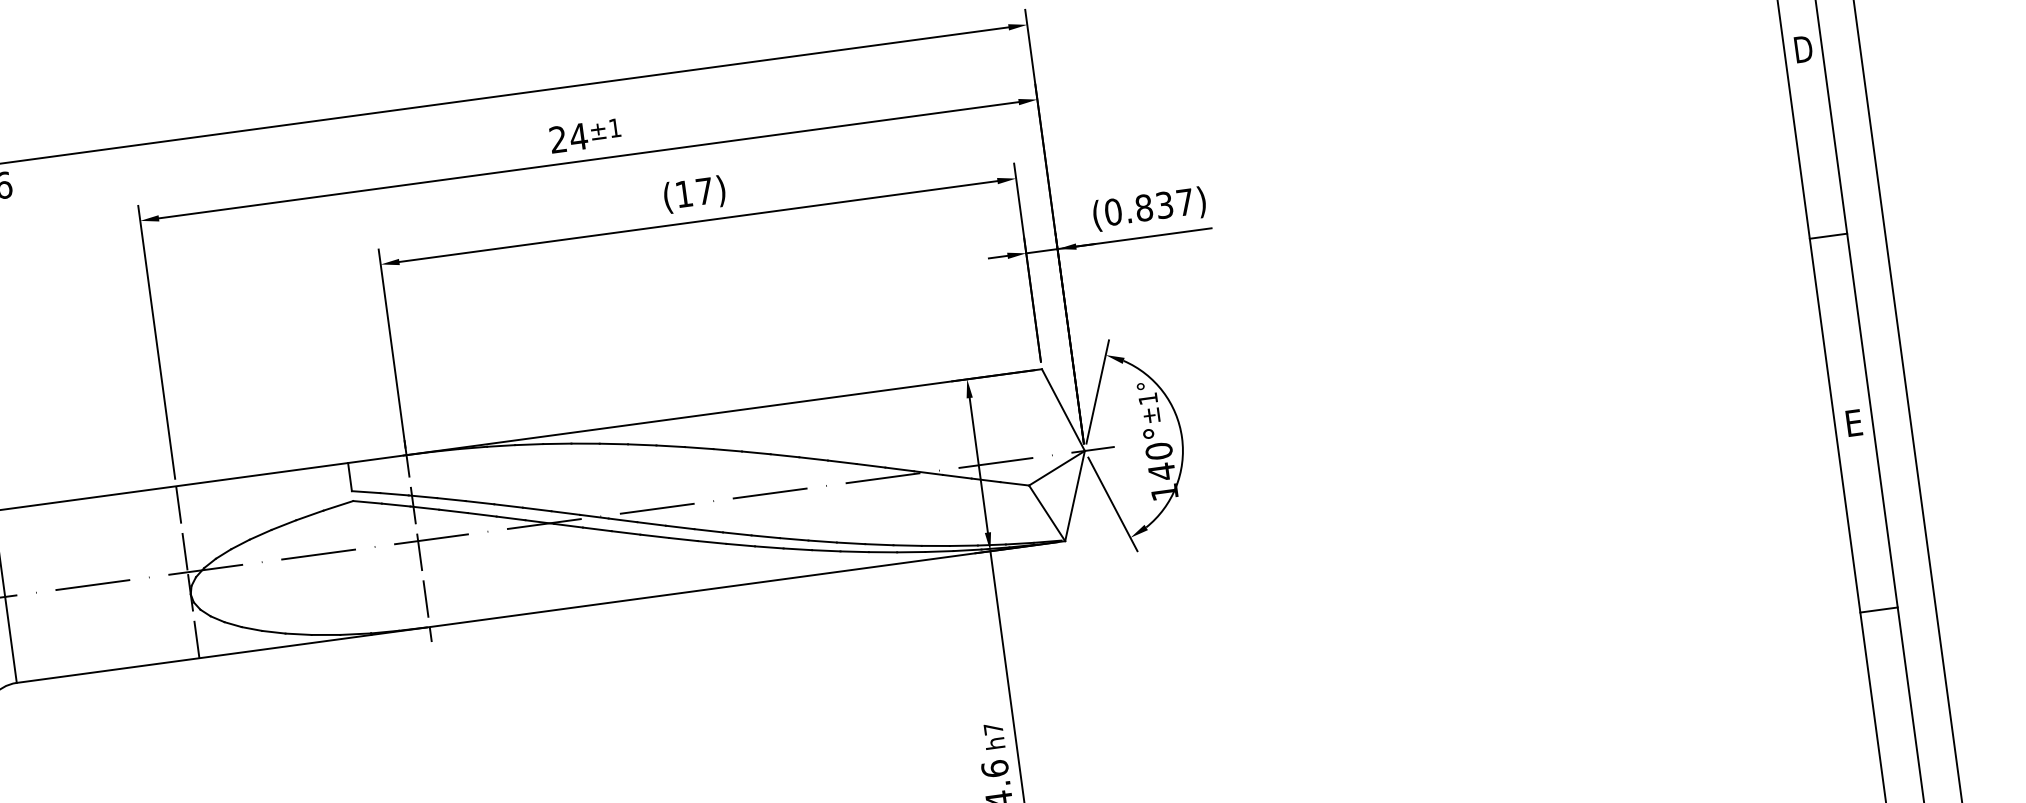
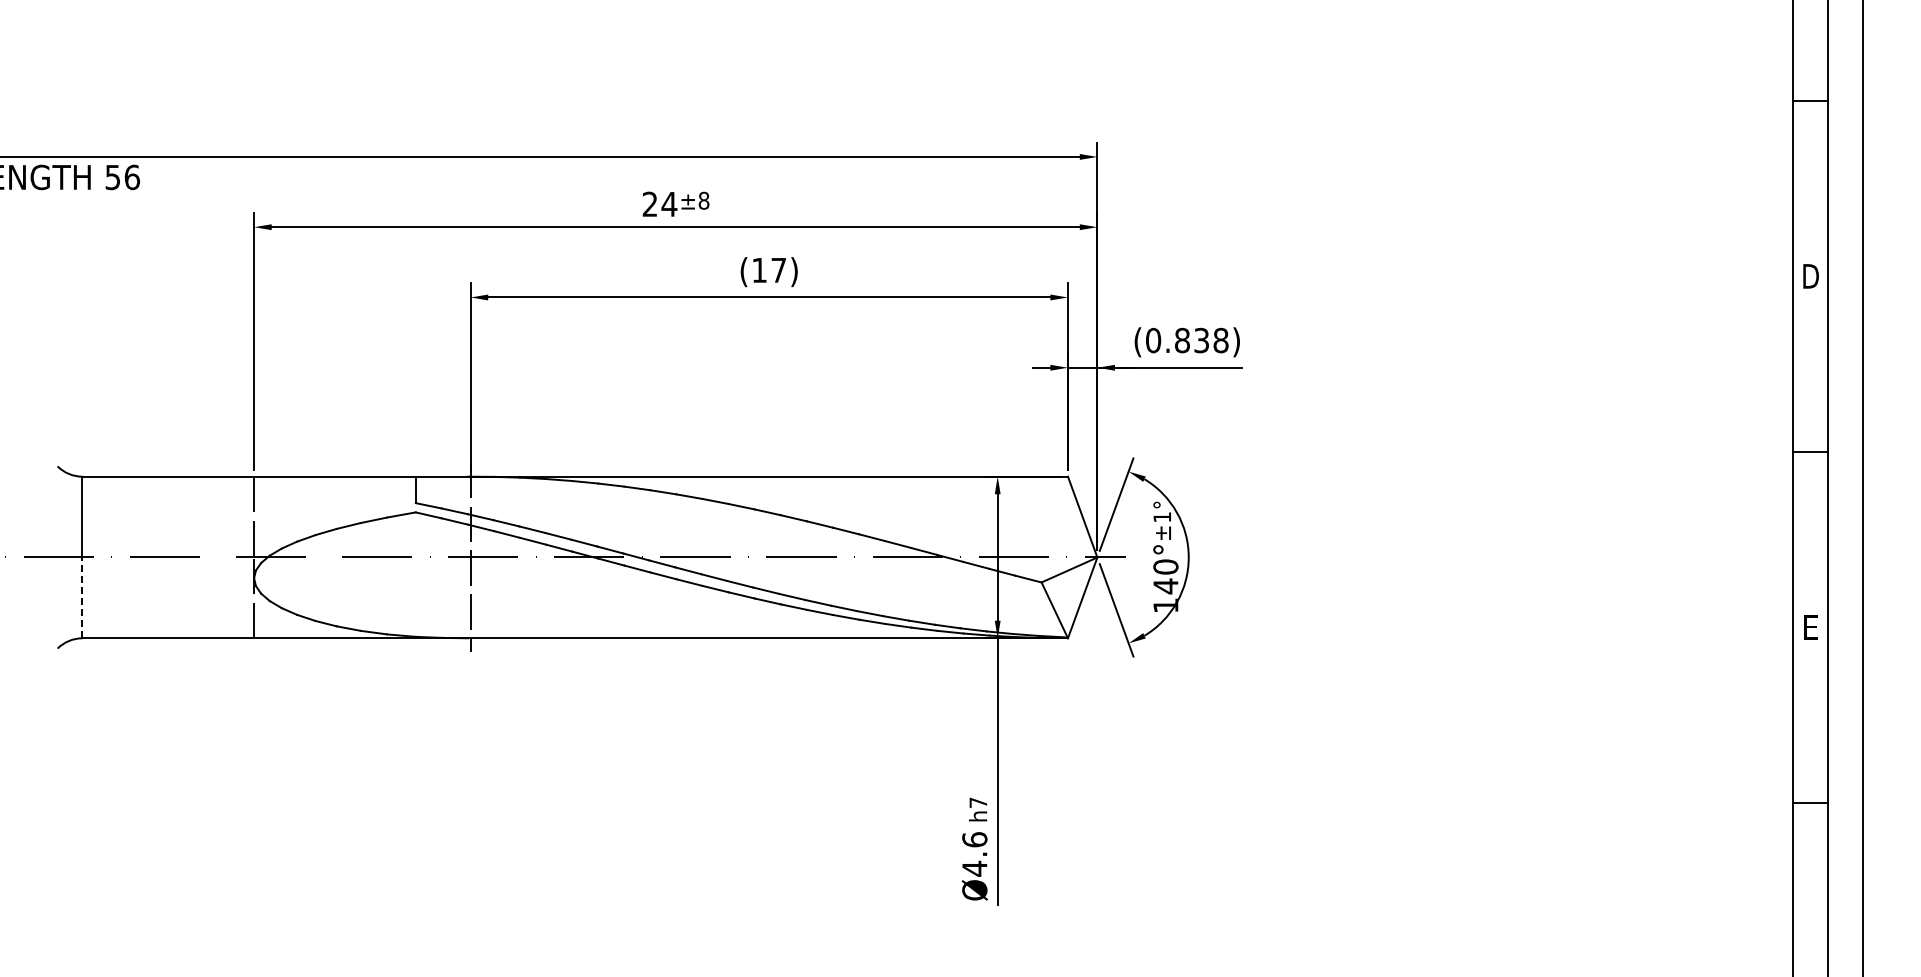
text: (614, 127) -> (703, 200), ±1 -> ±8
text: (1184, 202) -> (1220, 340), (0.837) -> (0.838)
line: (10, 639) -> (82, 597), solid -> dashed

